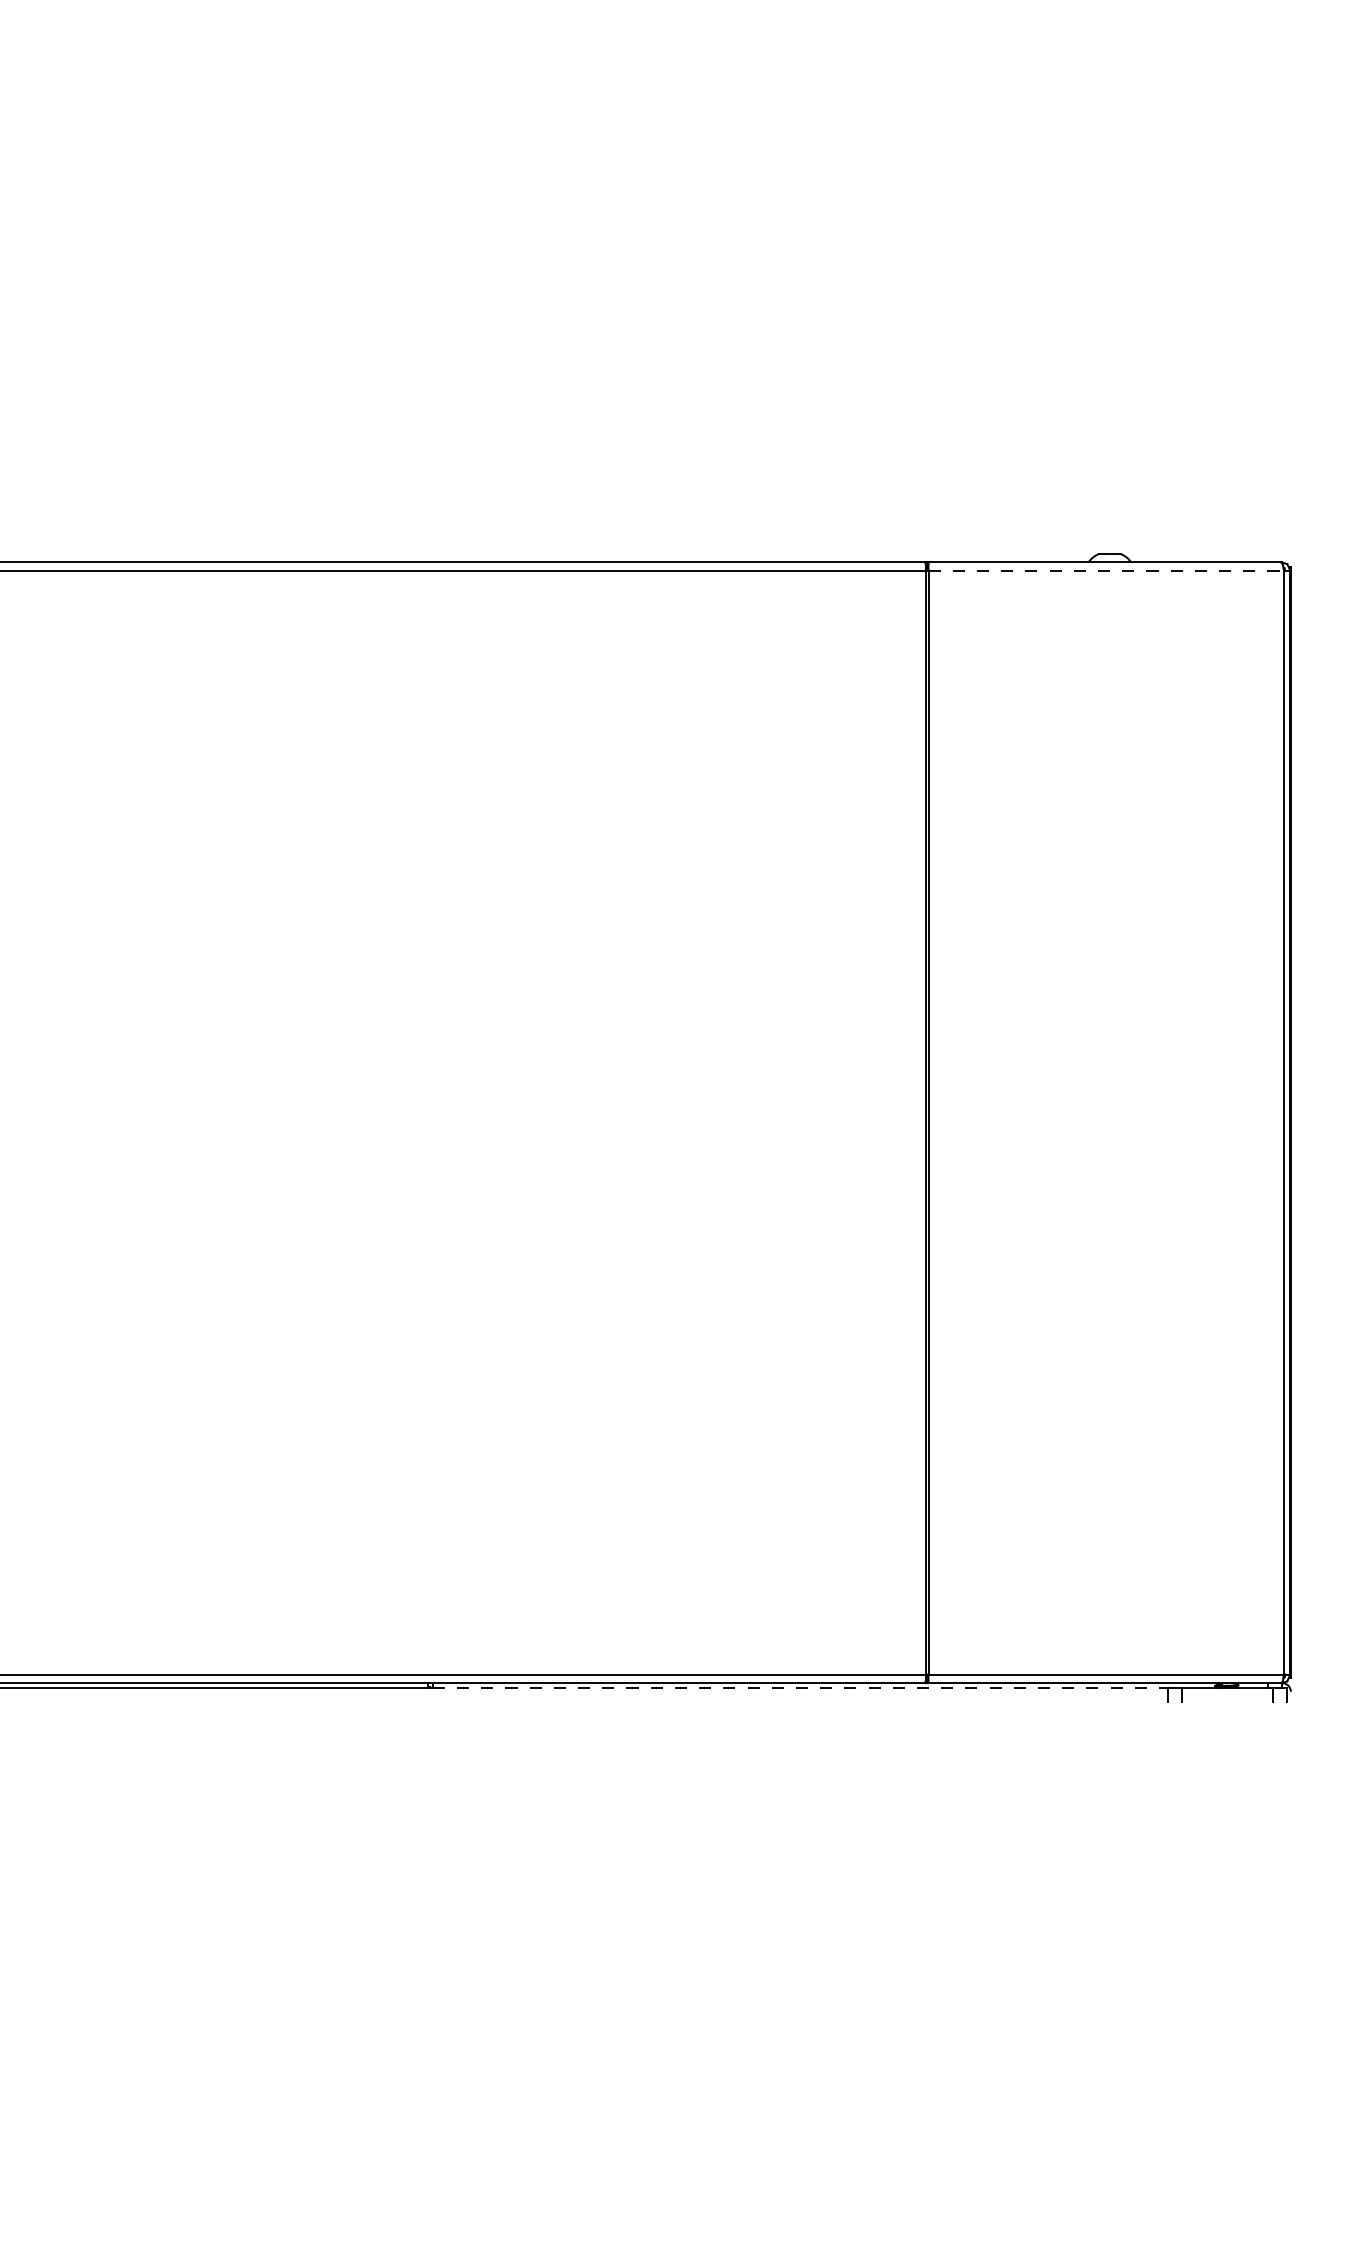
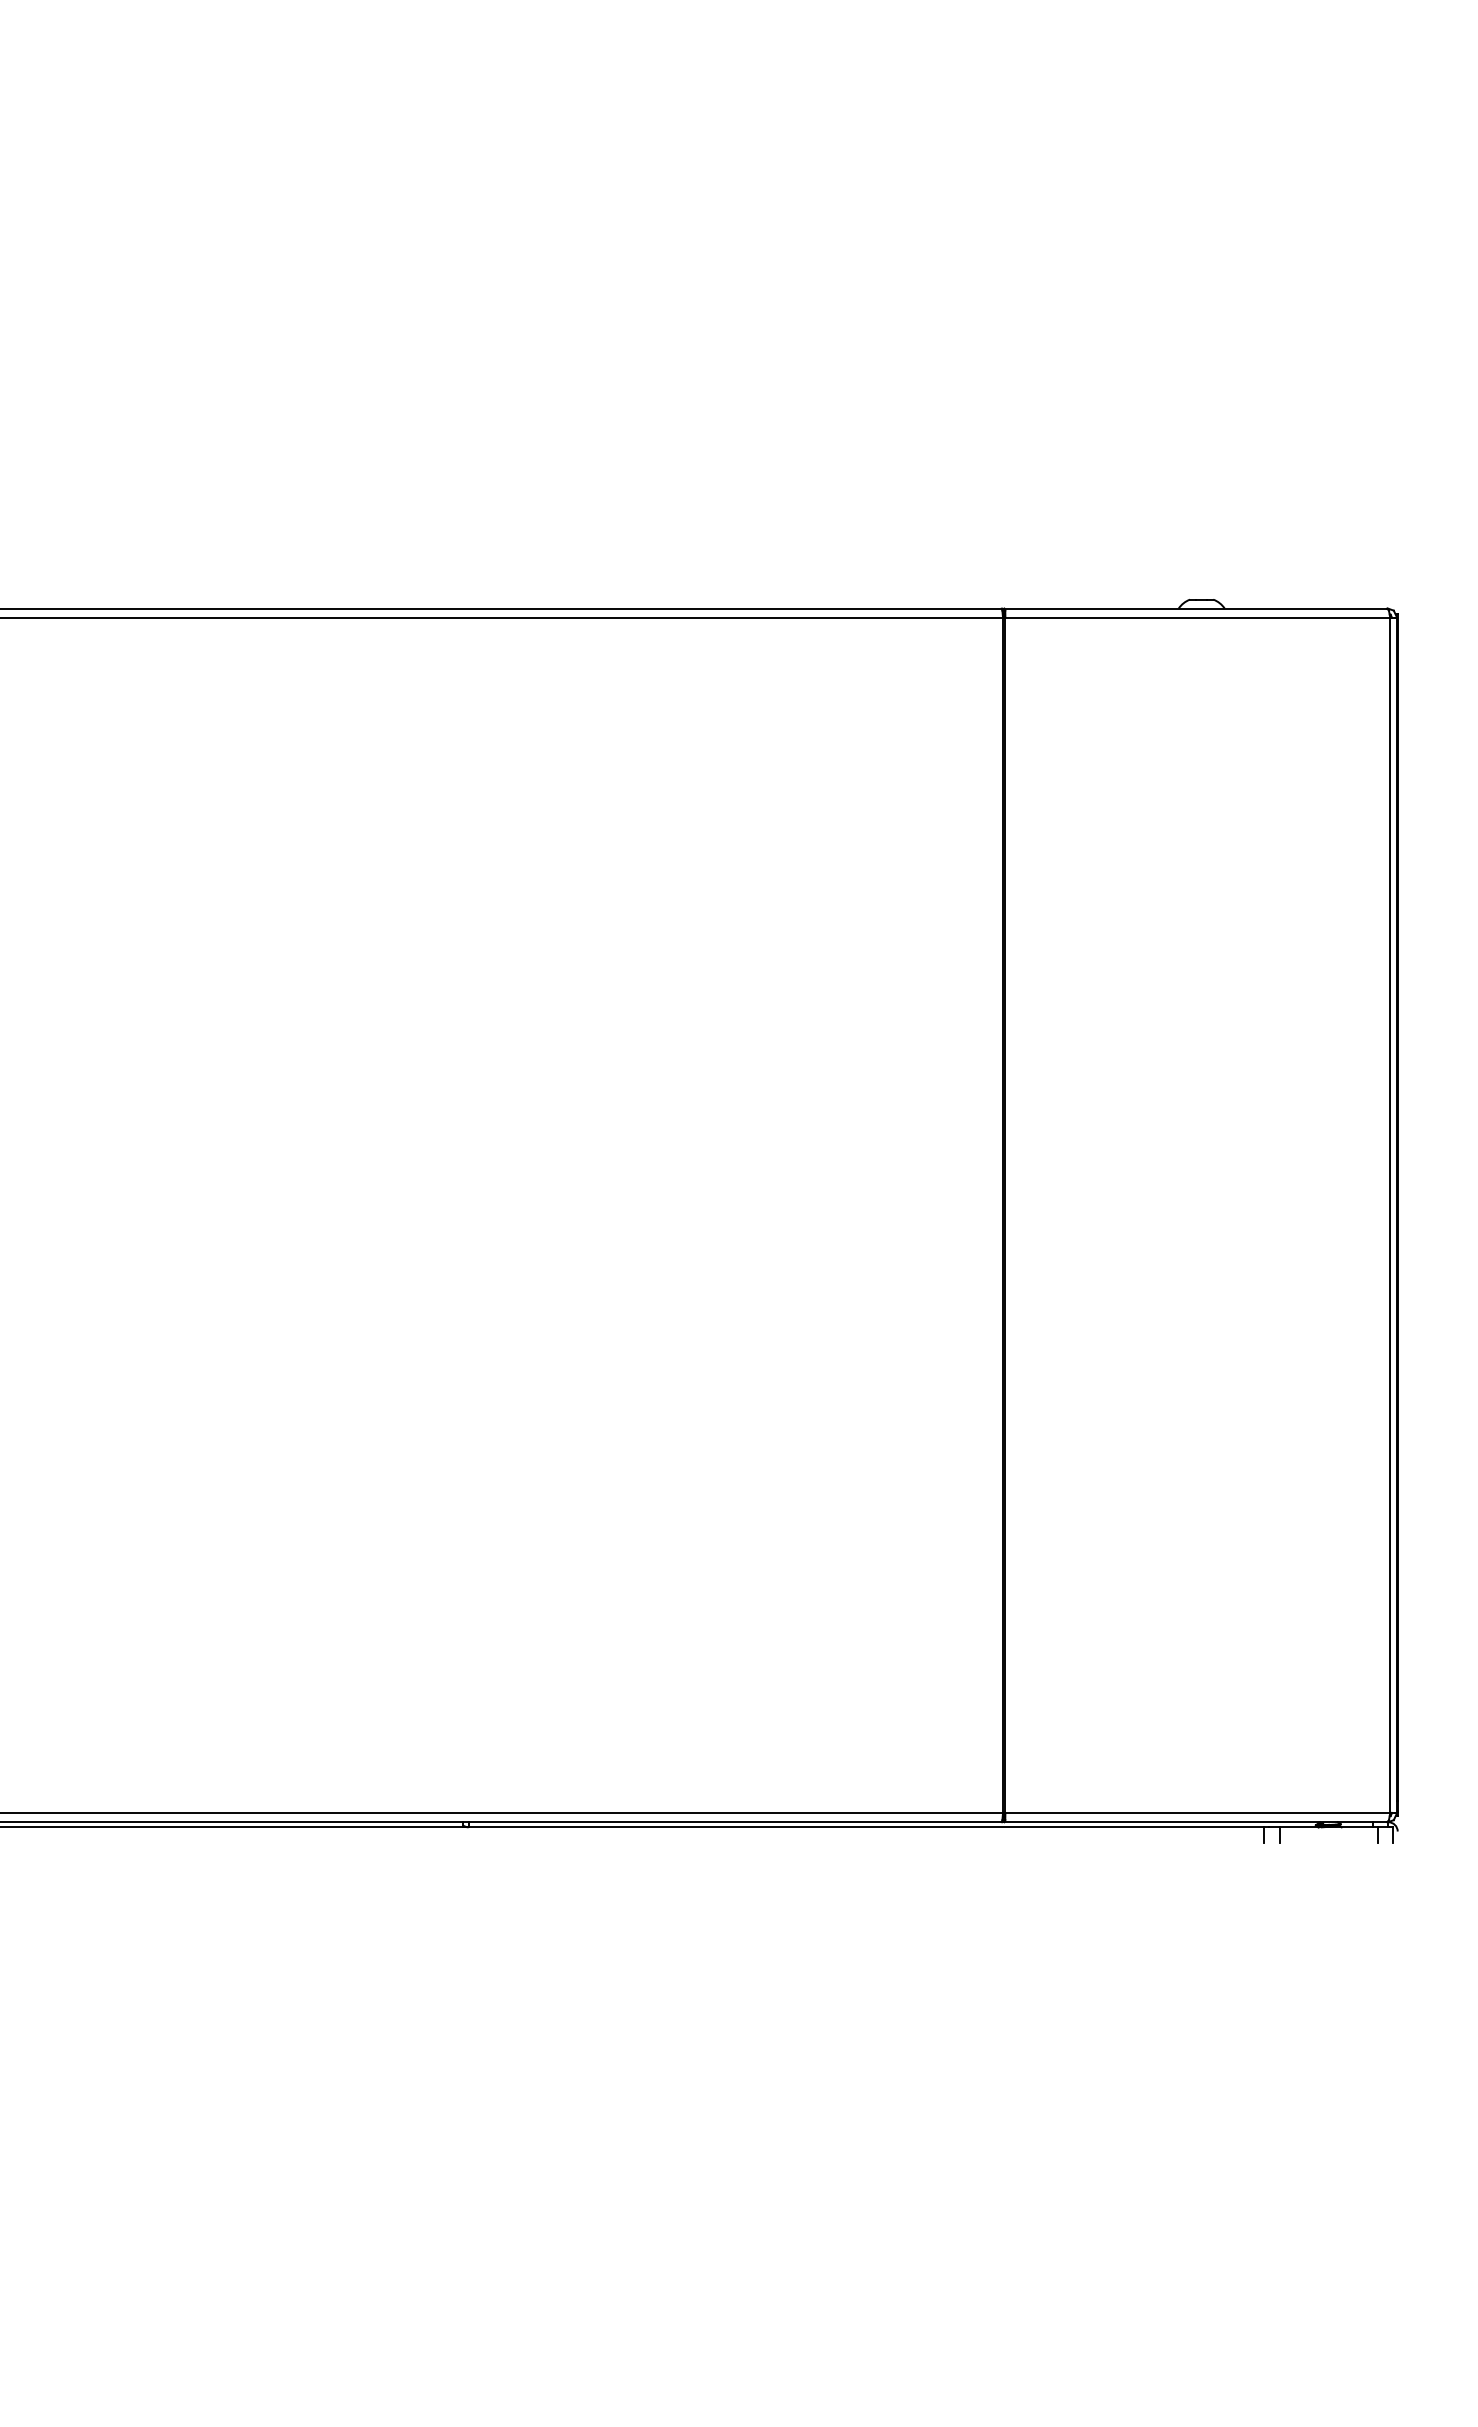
line: (1106, 570) -> (1198, 617), dashed -> solid
line: (800, 1688) -> (866, 1827), dashed -> solid

